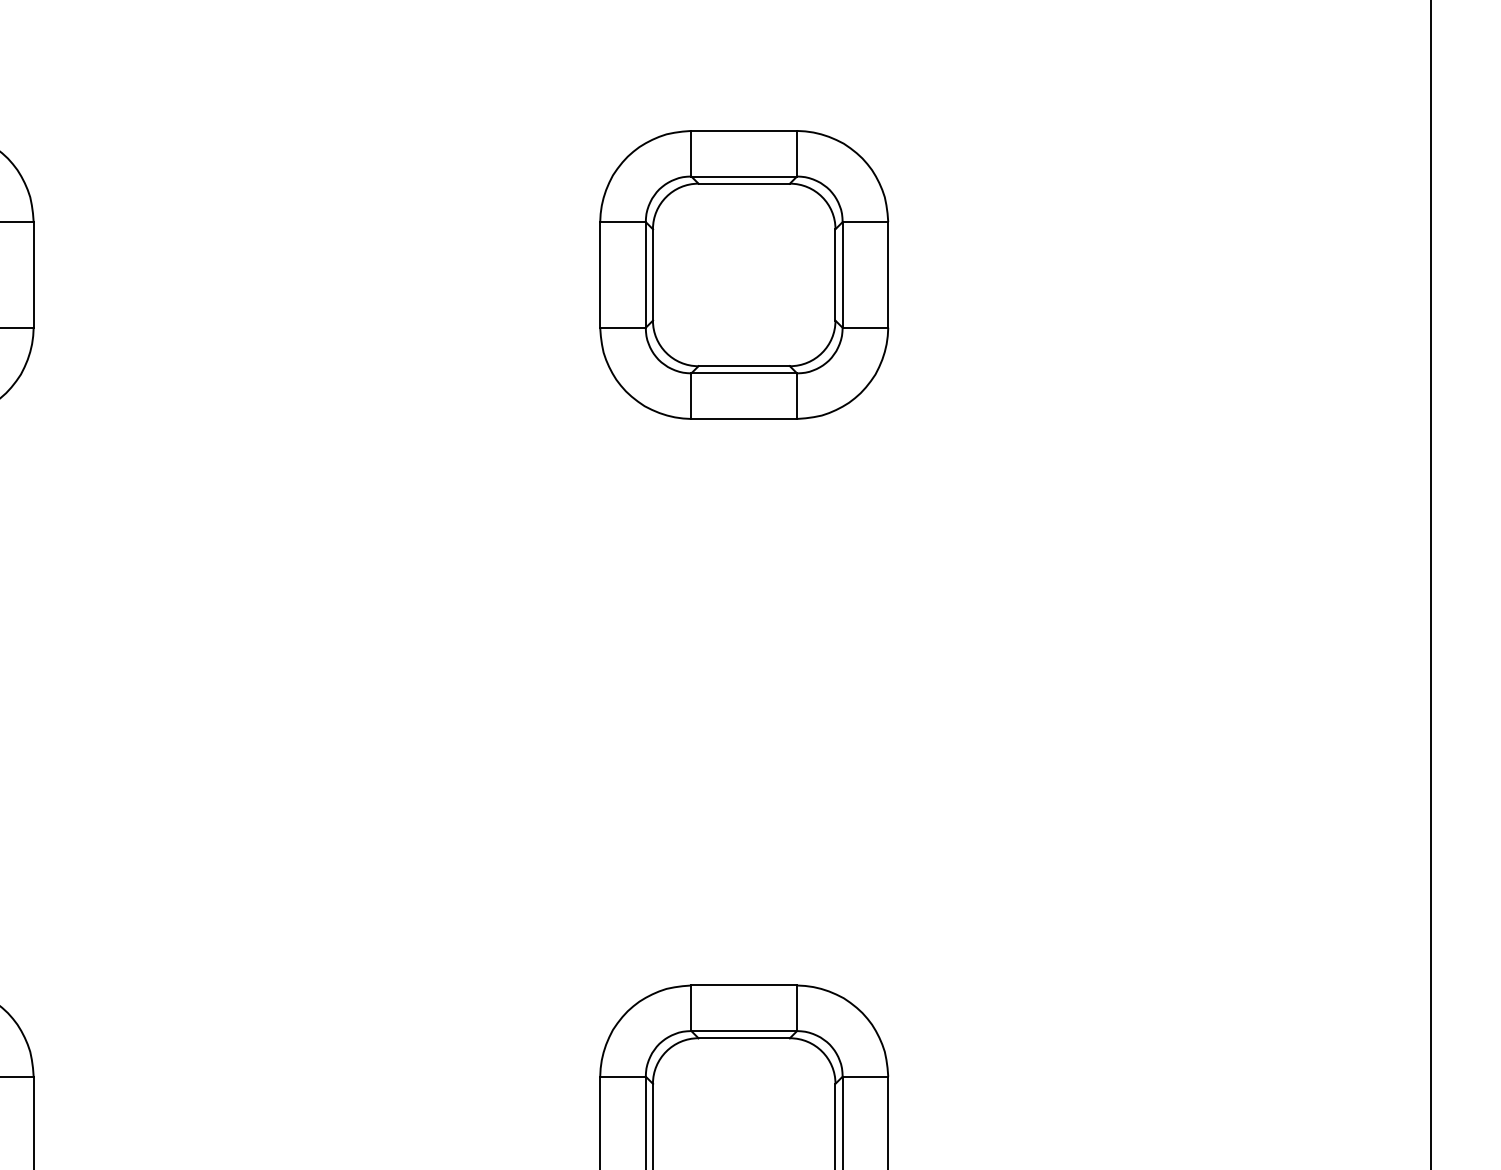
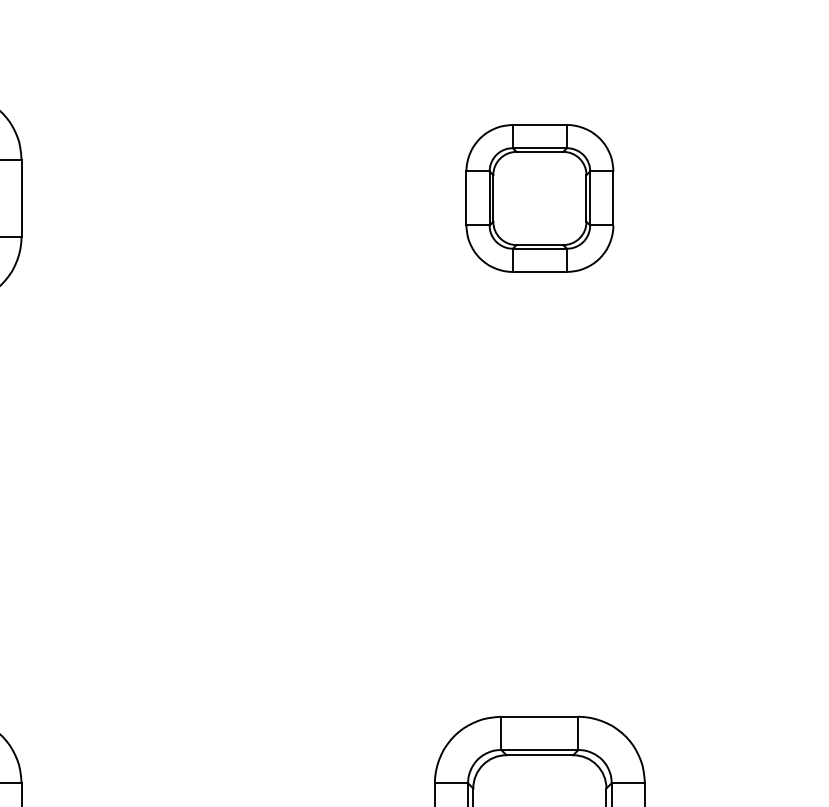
part: (744, 274) -> (540, 198), size x0.7

